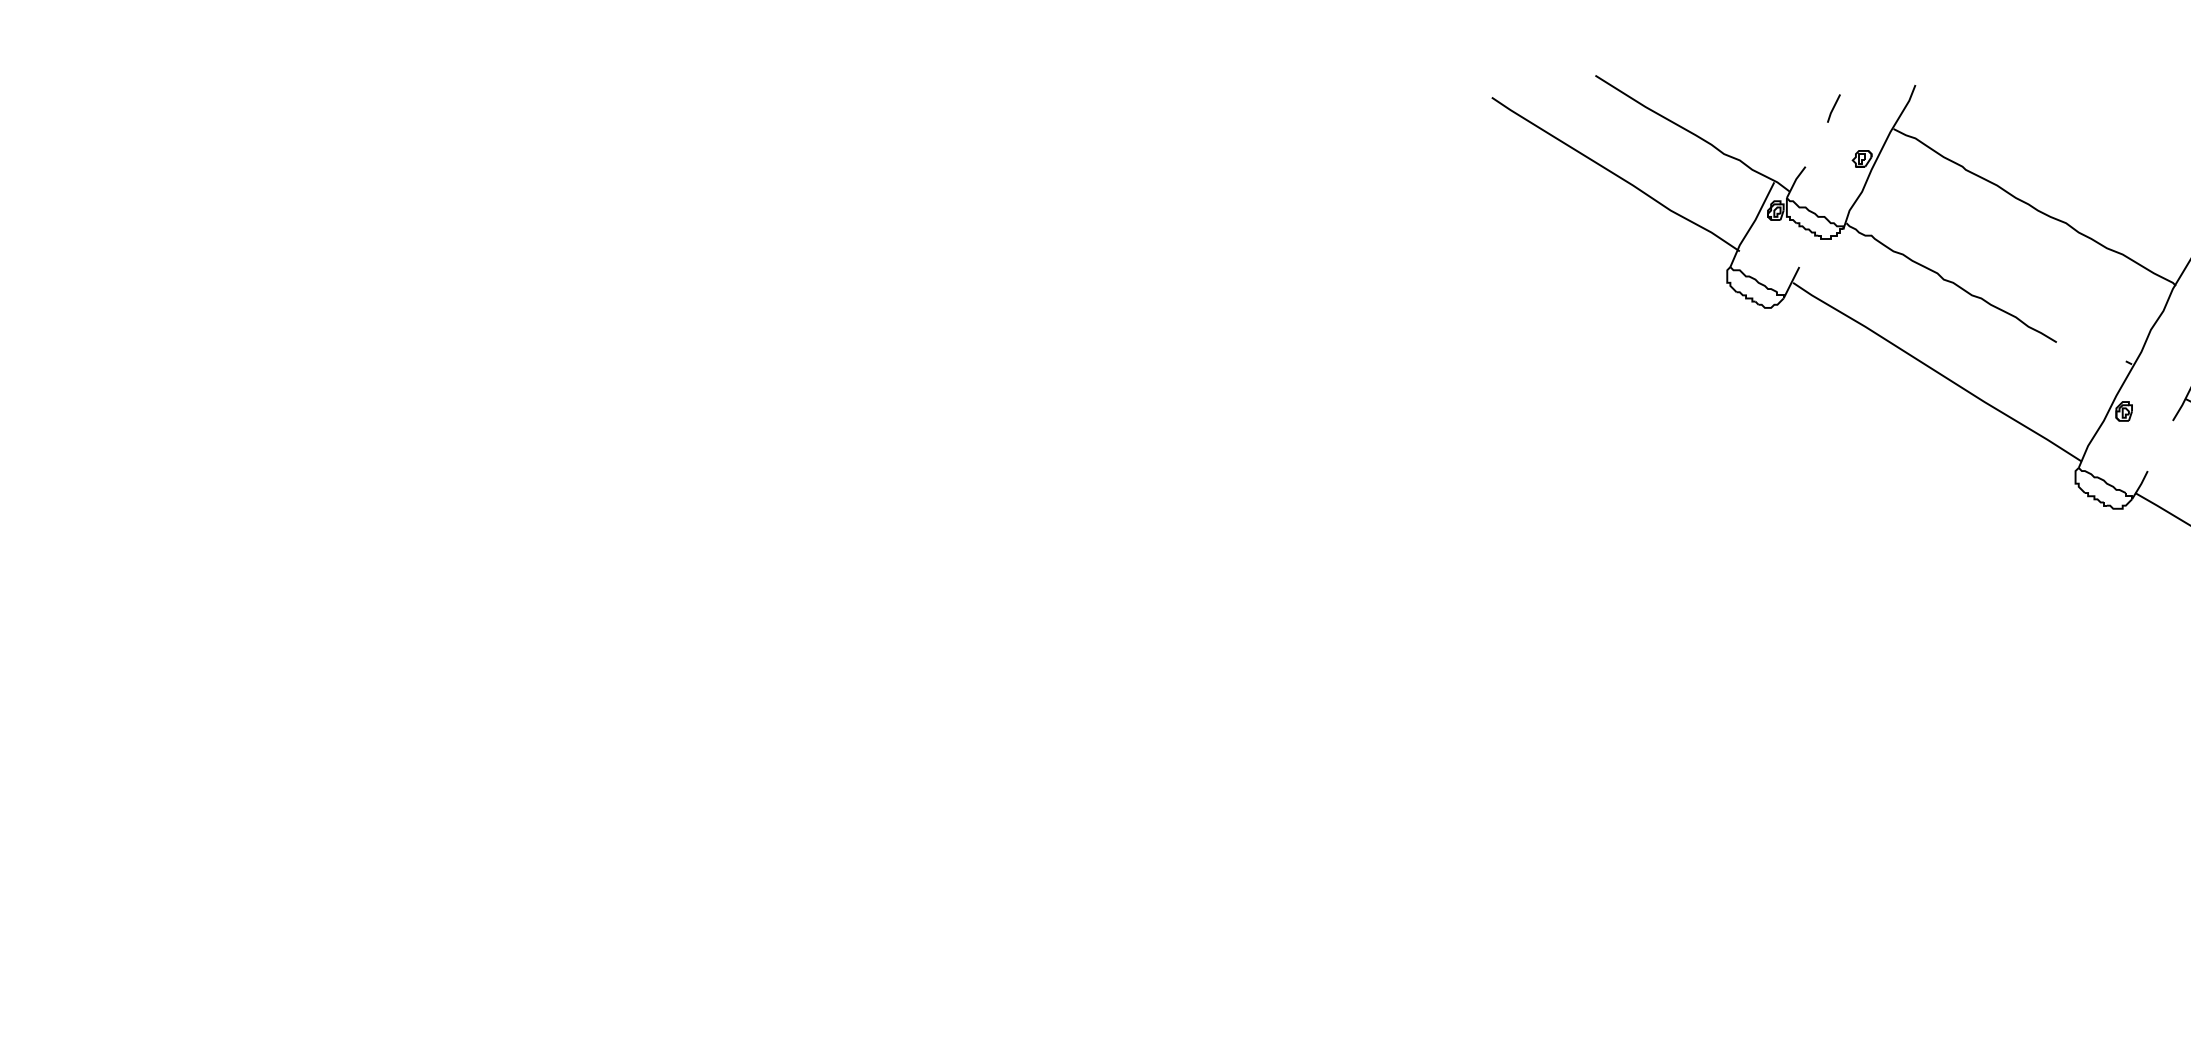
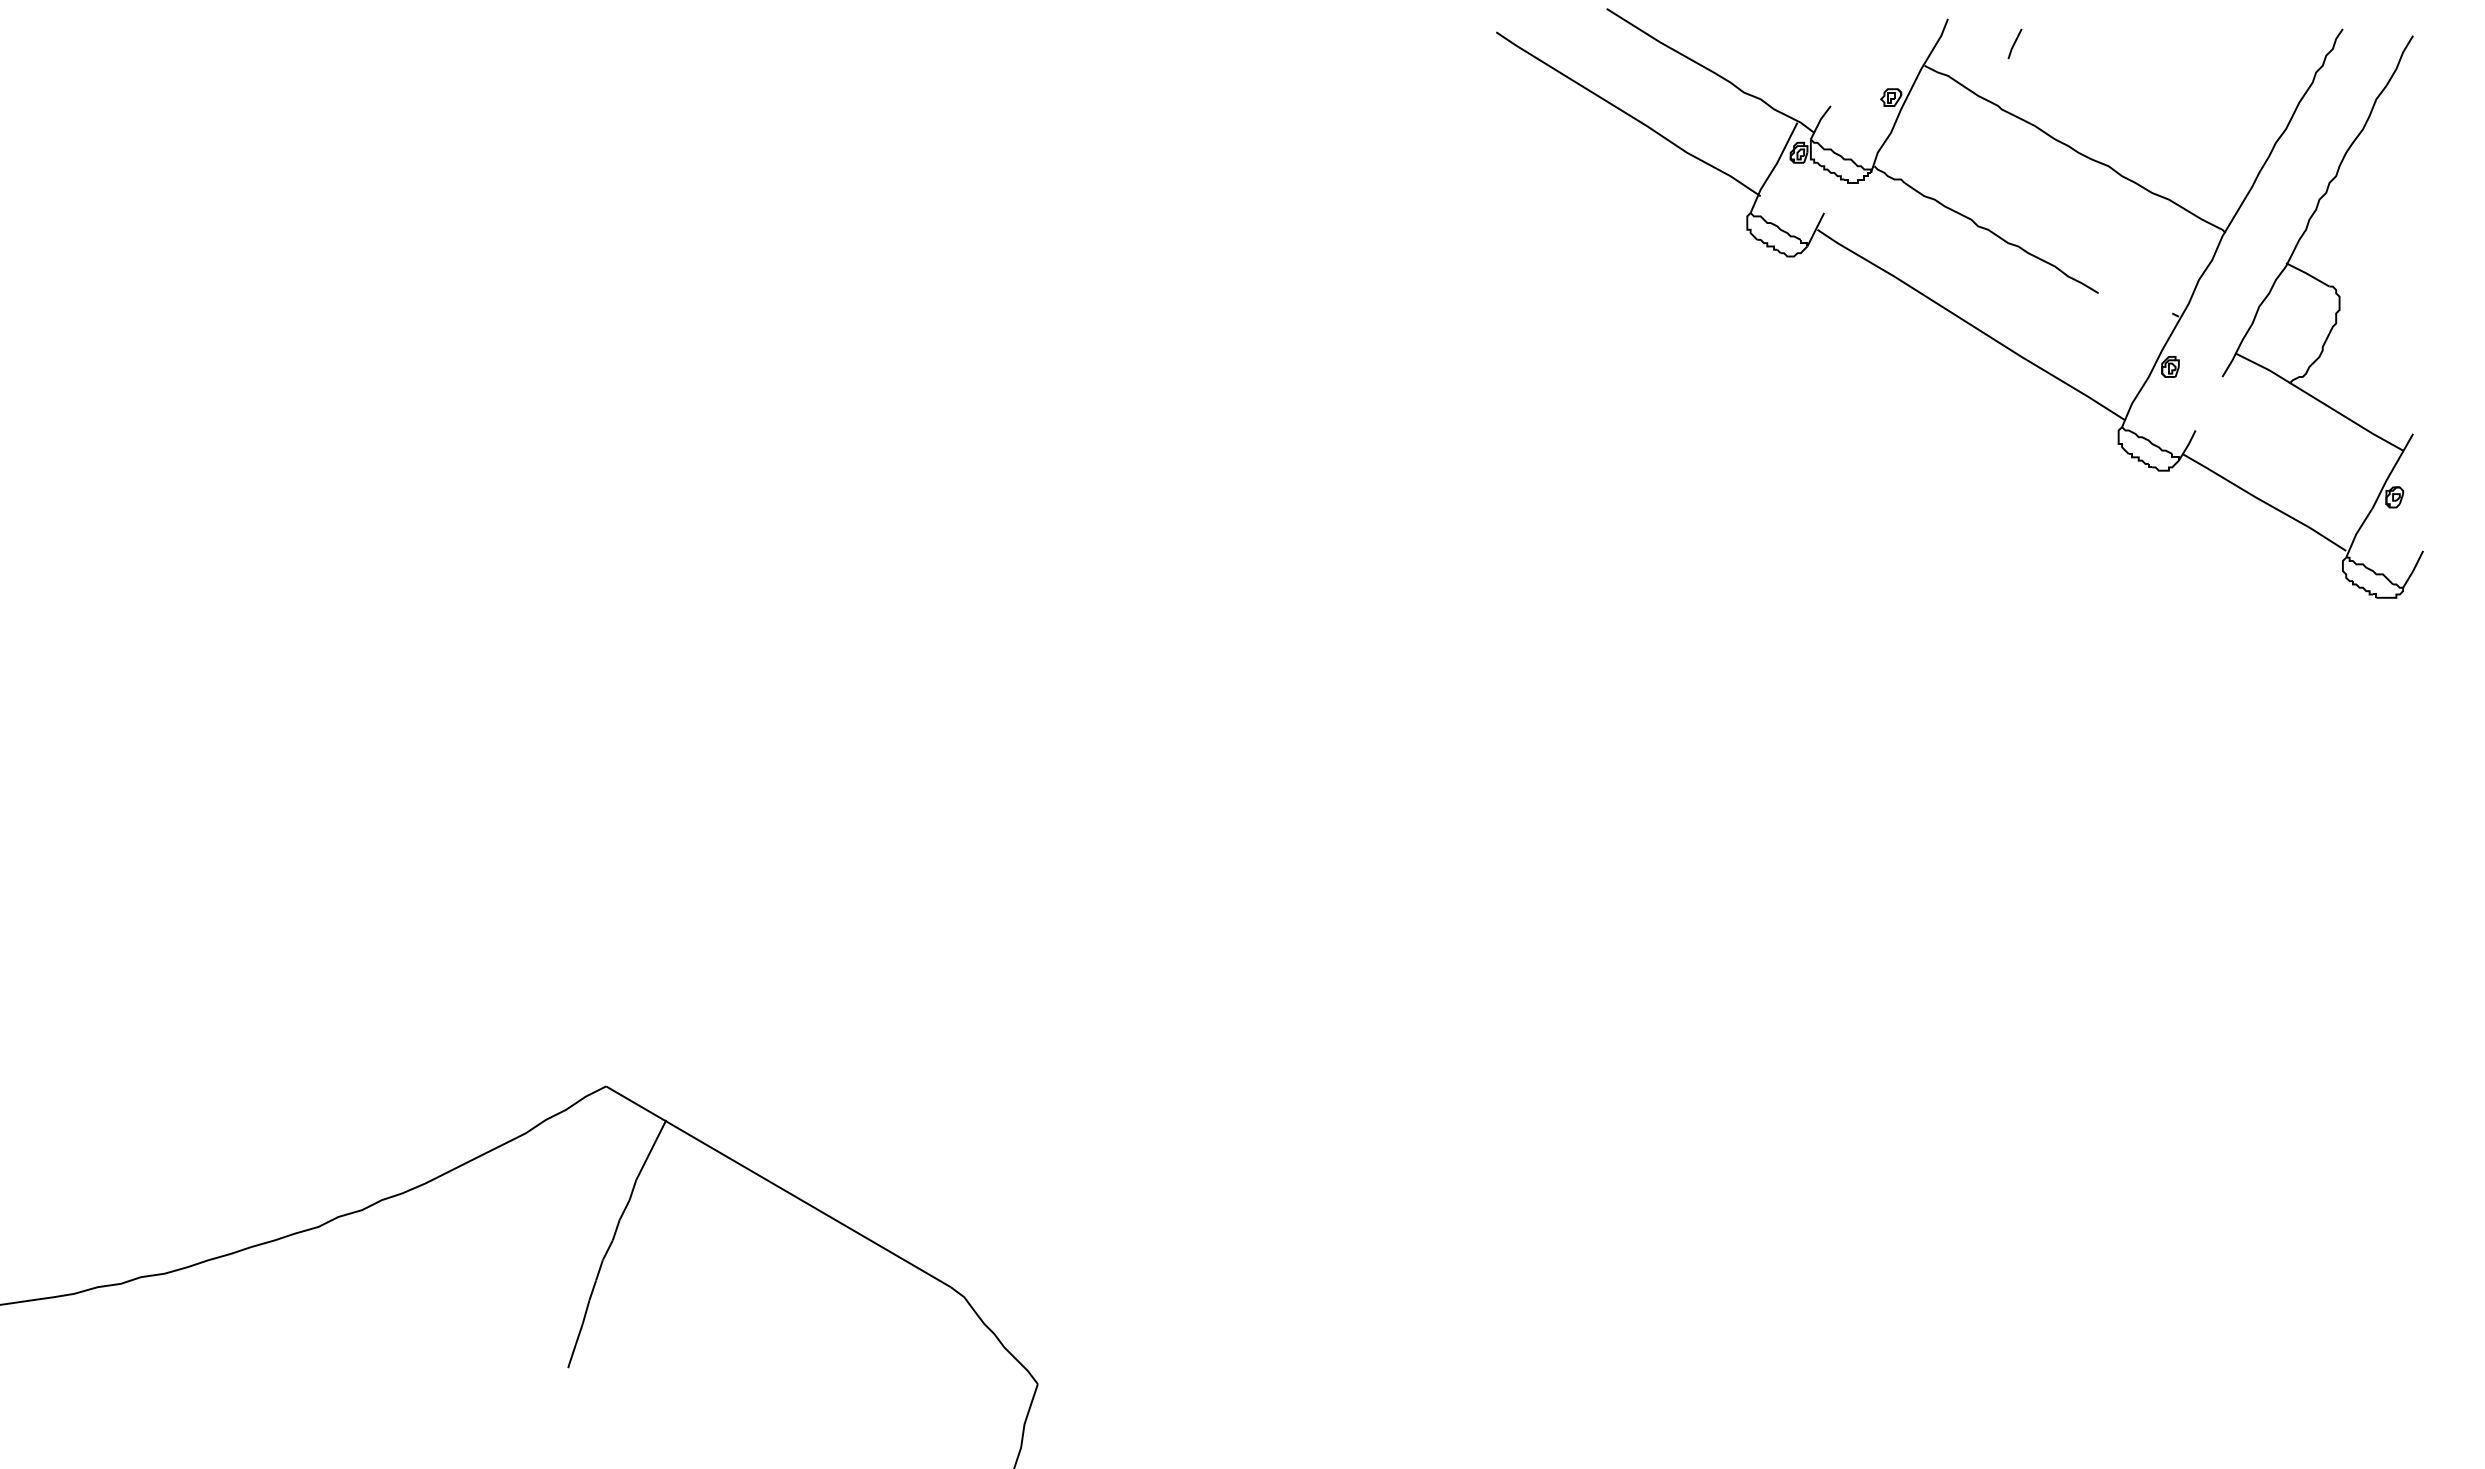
line: (1833, 108) -> (2014, 43), moved

